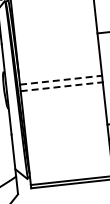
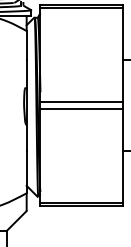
line: (61, 80) -> (82, 102), dashed -> solid
line: (62, 86) -> (82, 108), dashed -> solid

